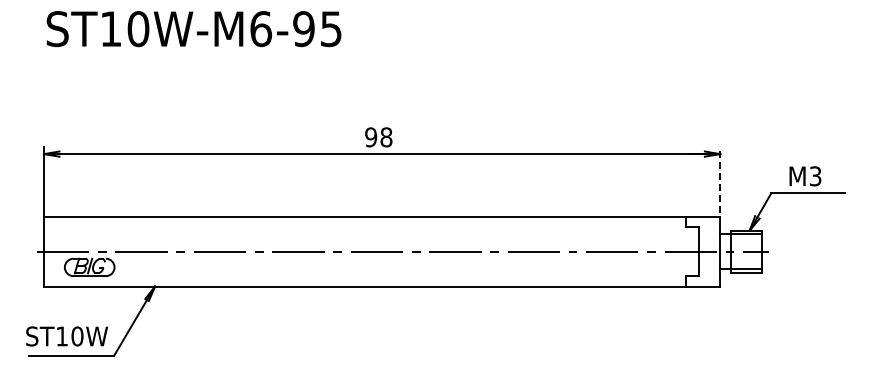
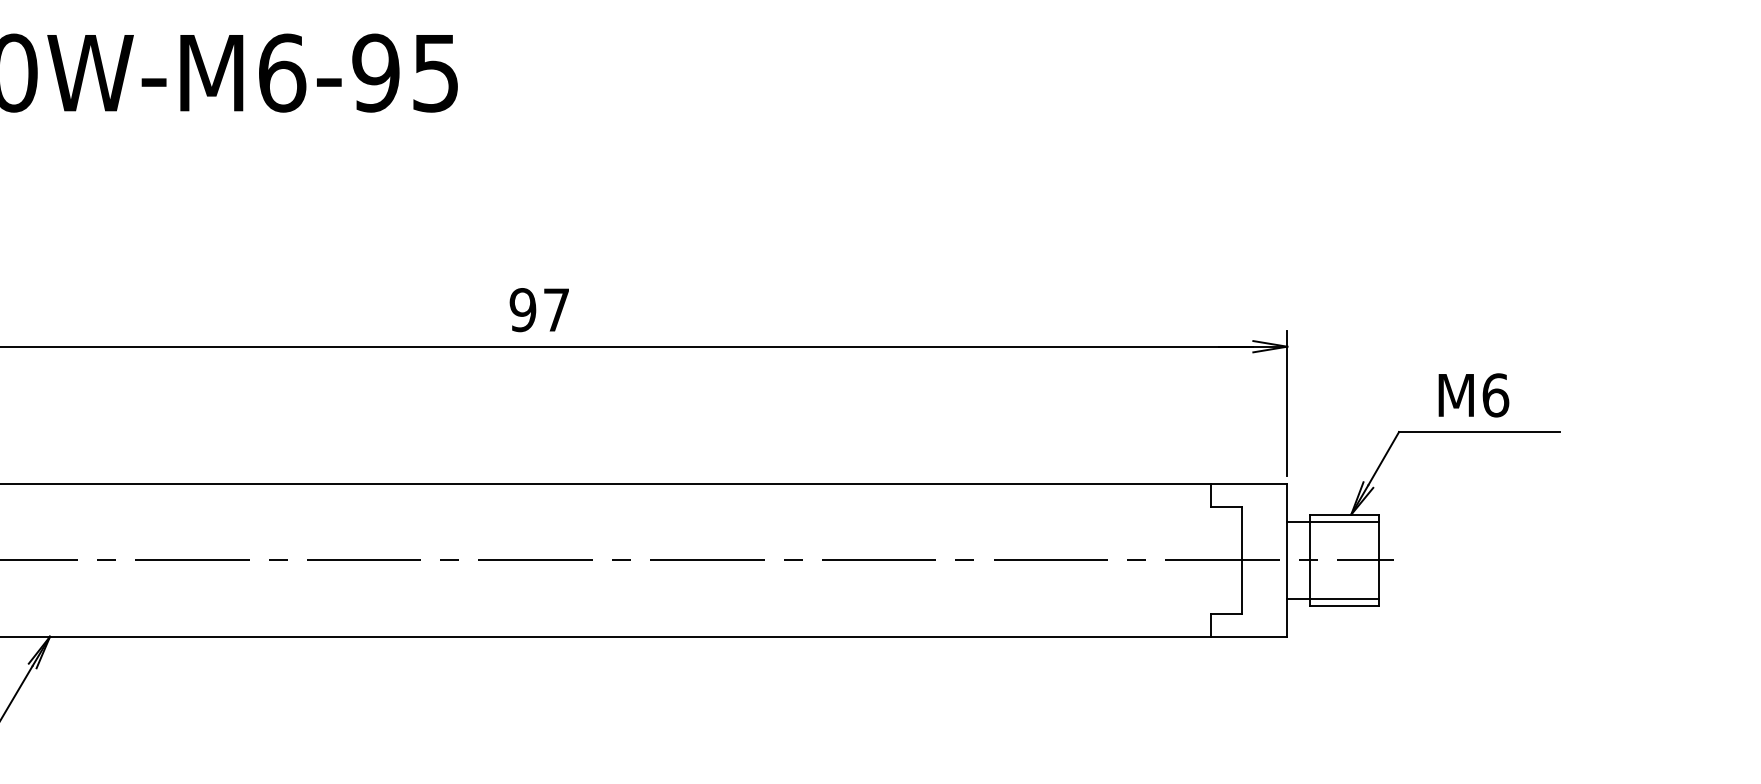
text: (386, 137) -> (556, 310), 98 -> 97
text: (815, 176) -> (1495, 395), M3 -> M6
line: (720, 179) -> (1287, 402), dashed -> solid

